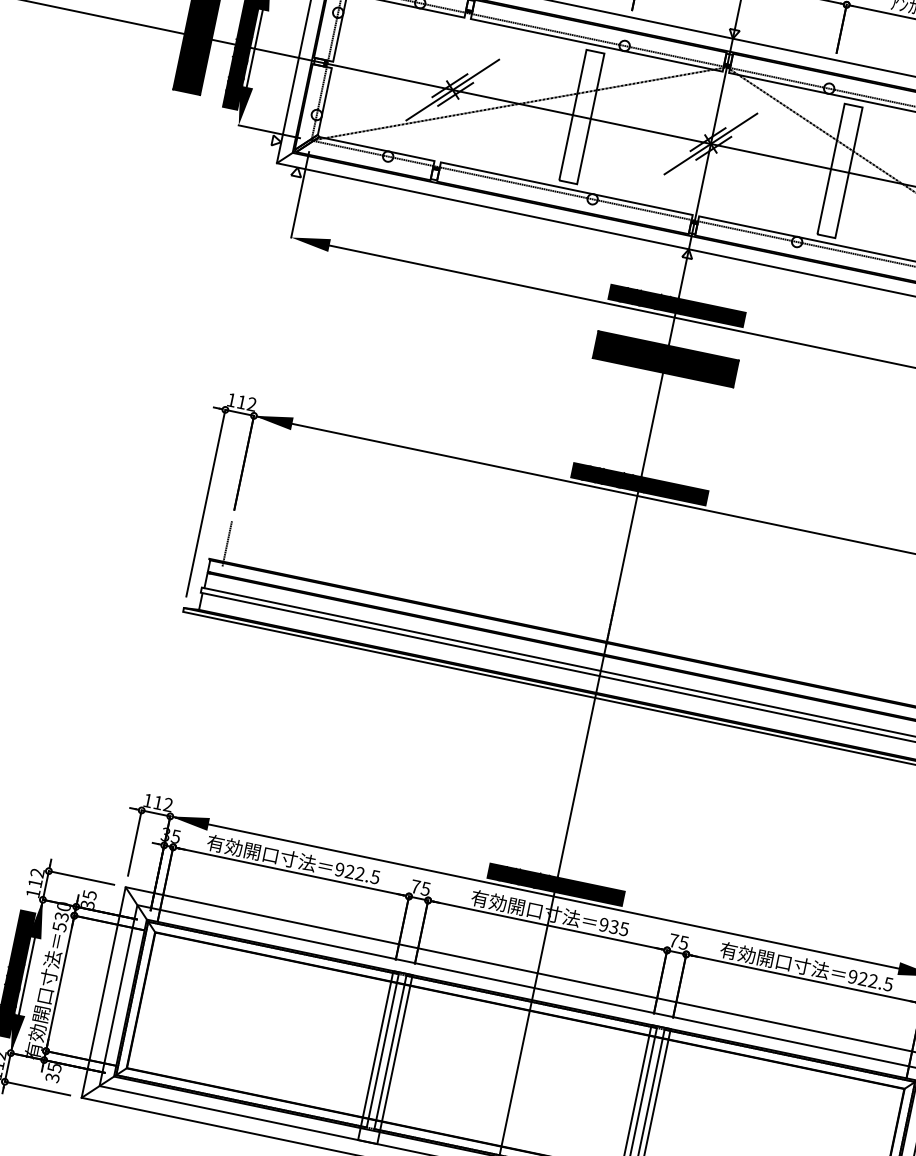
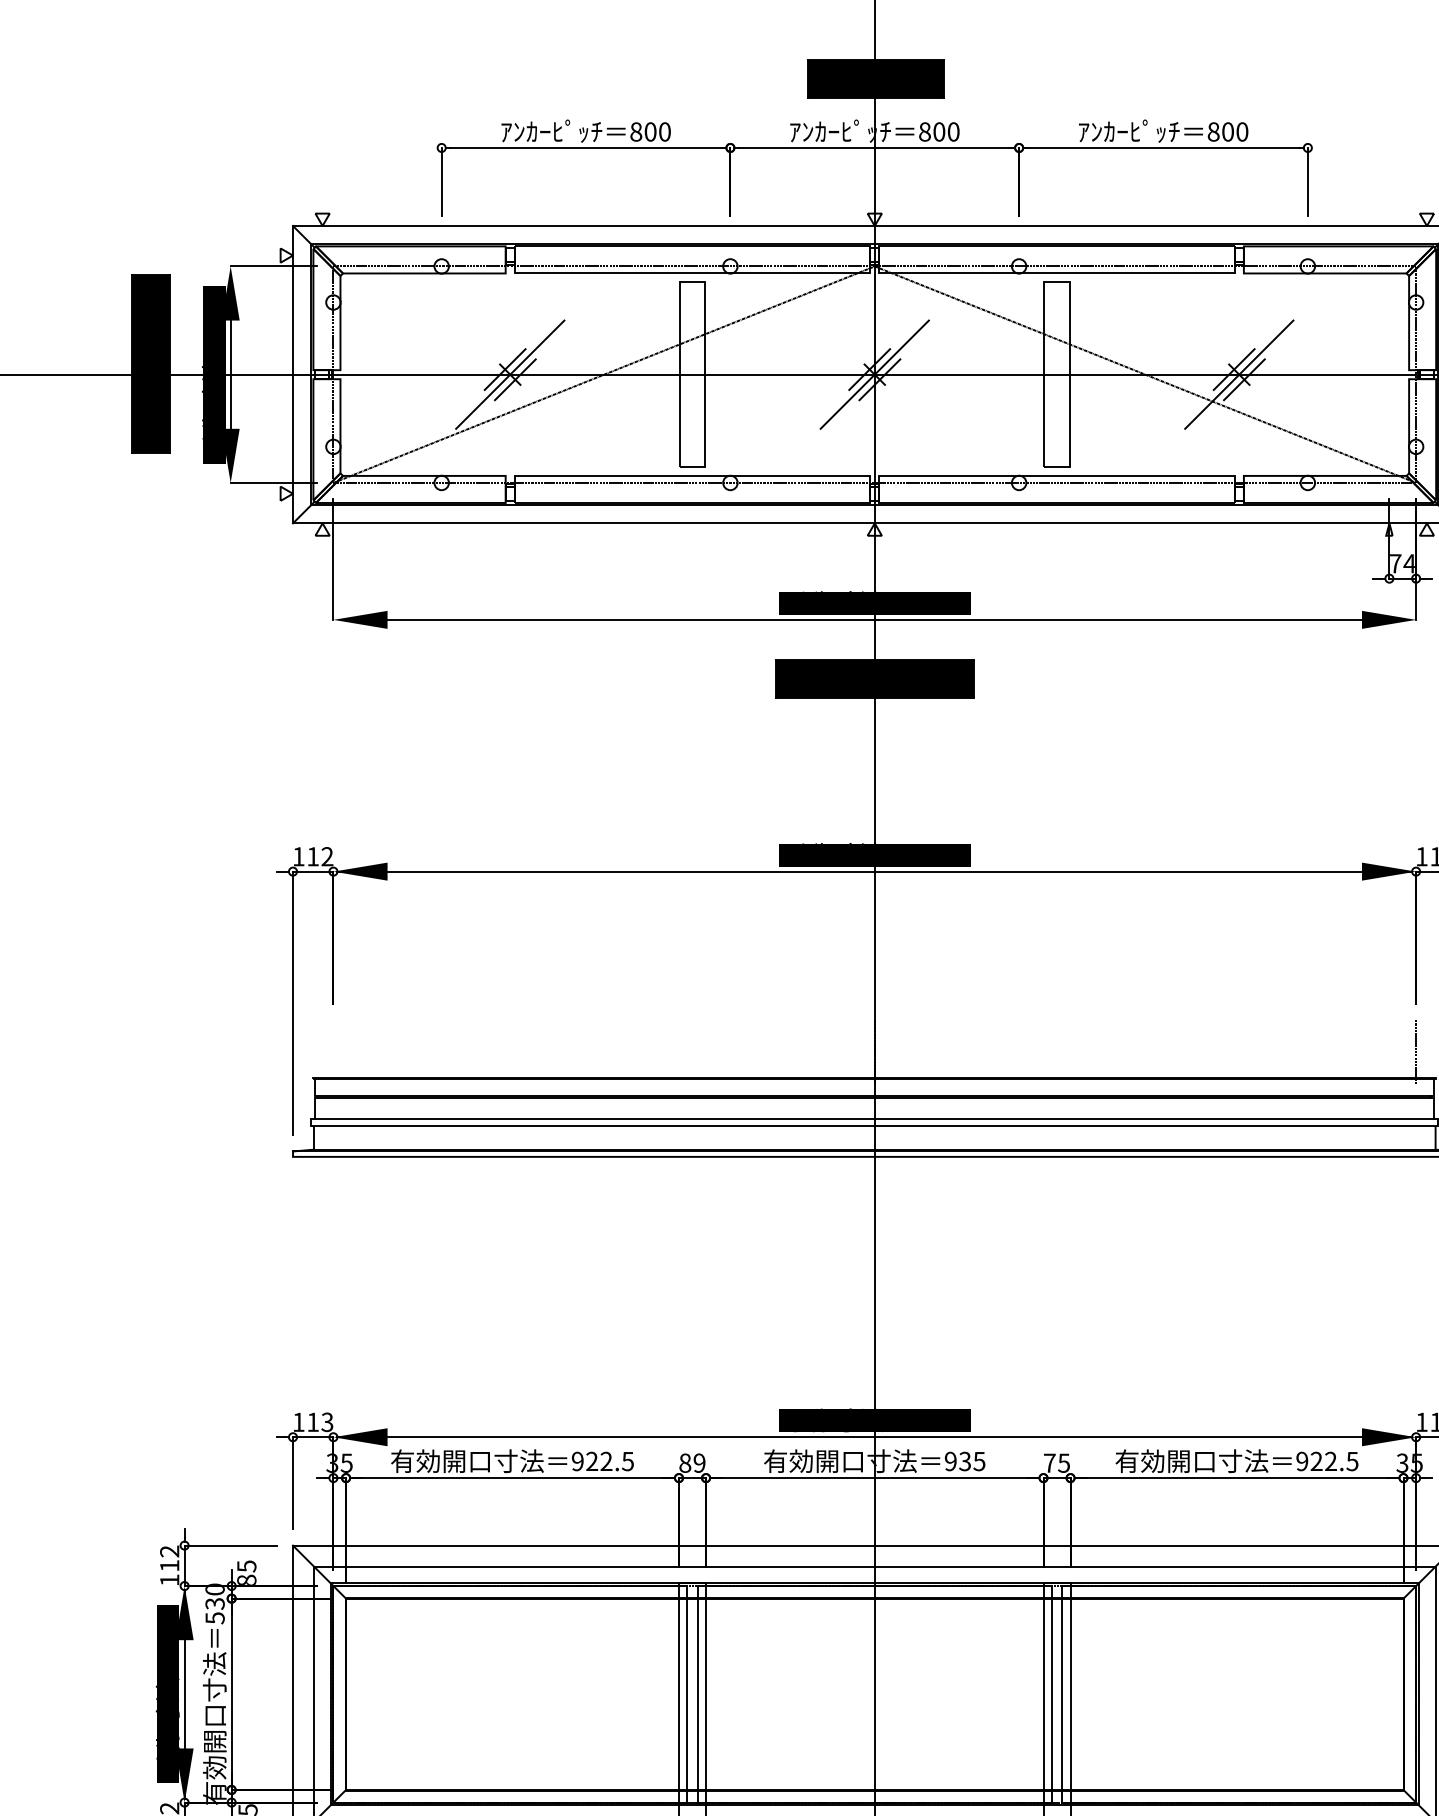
line: (227, 543) -> (333, 1052), removed
text: (168, 805) -> (327, 1422), 112 -> 113
text: (420, 887) -> (692, 1462), 75 -> 89
text: (87, 904) -> (246, 1579), 35 -> 85

